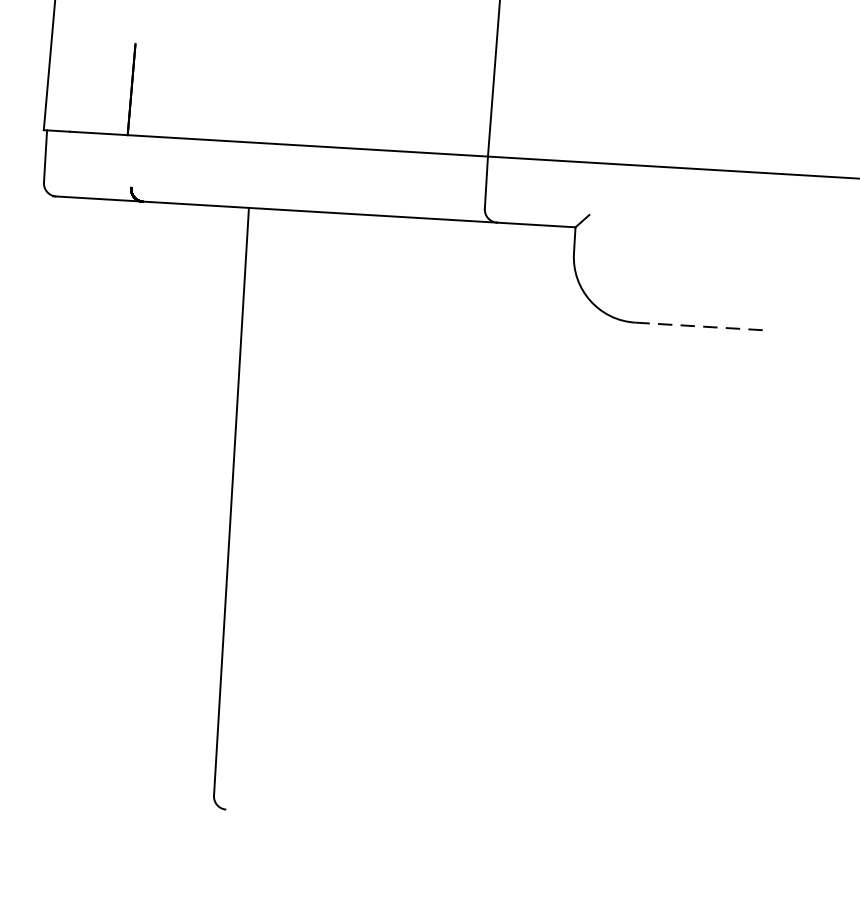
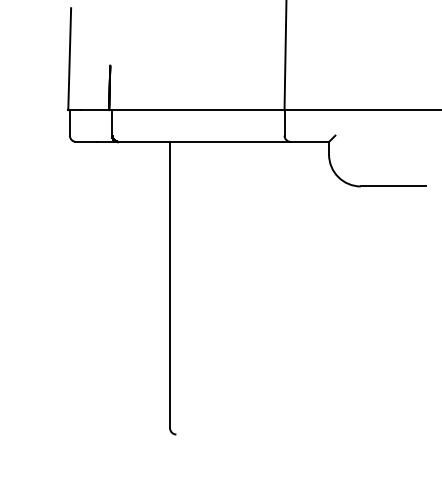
line: (133, 160) -> (112, 122), added
line: (702, 326) -> (393, 186), dashed -> solid

